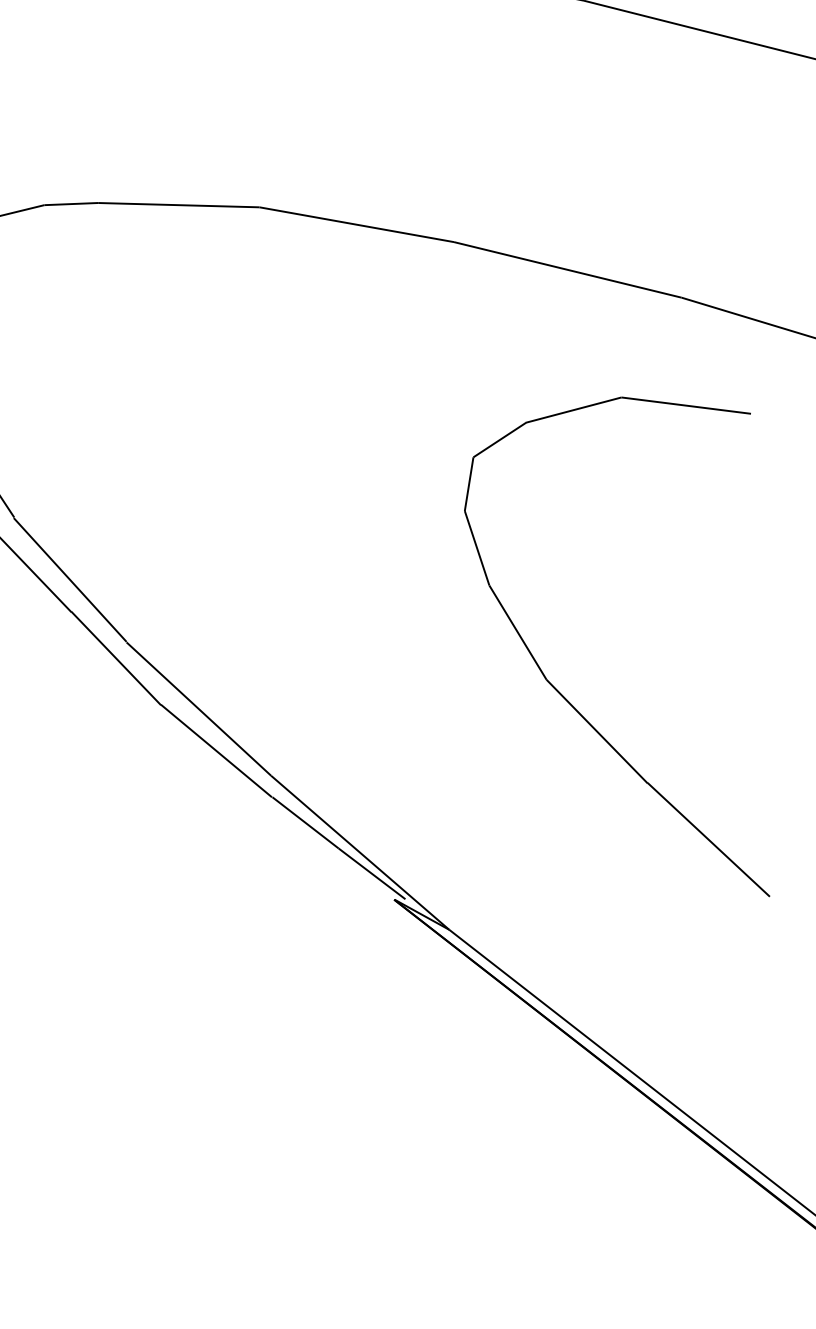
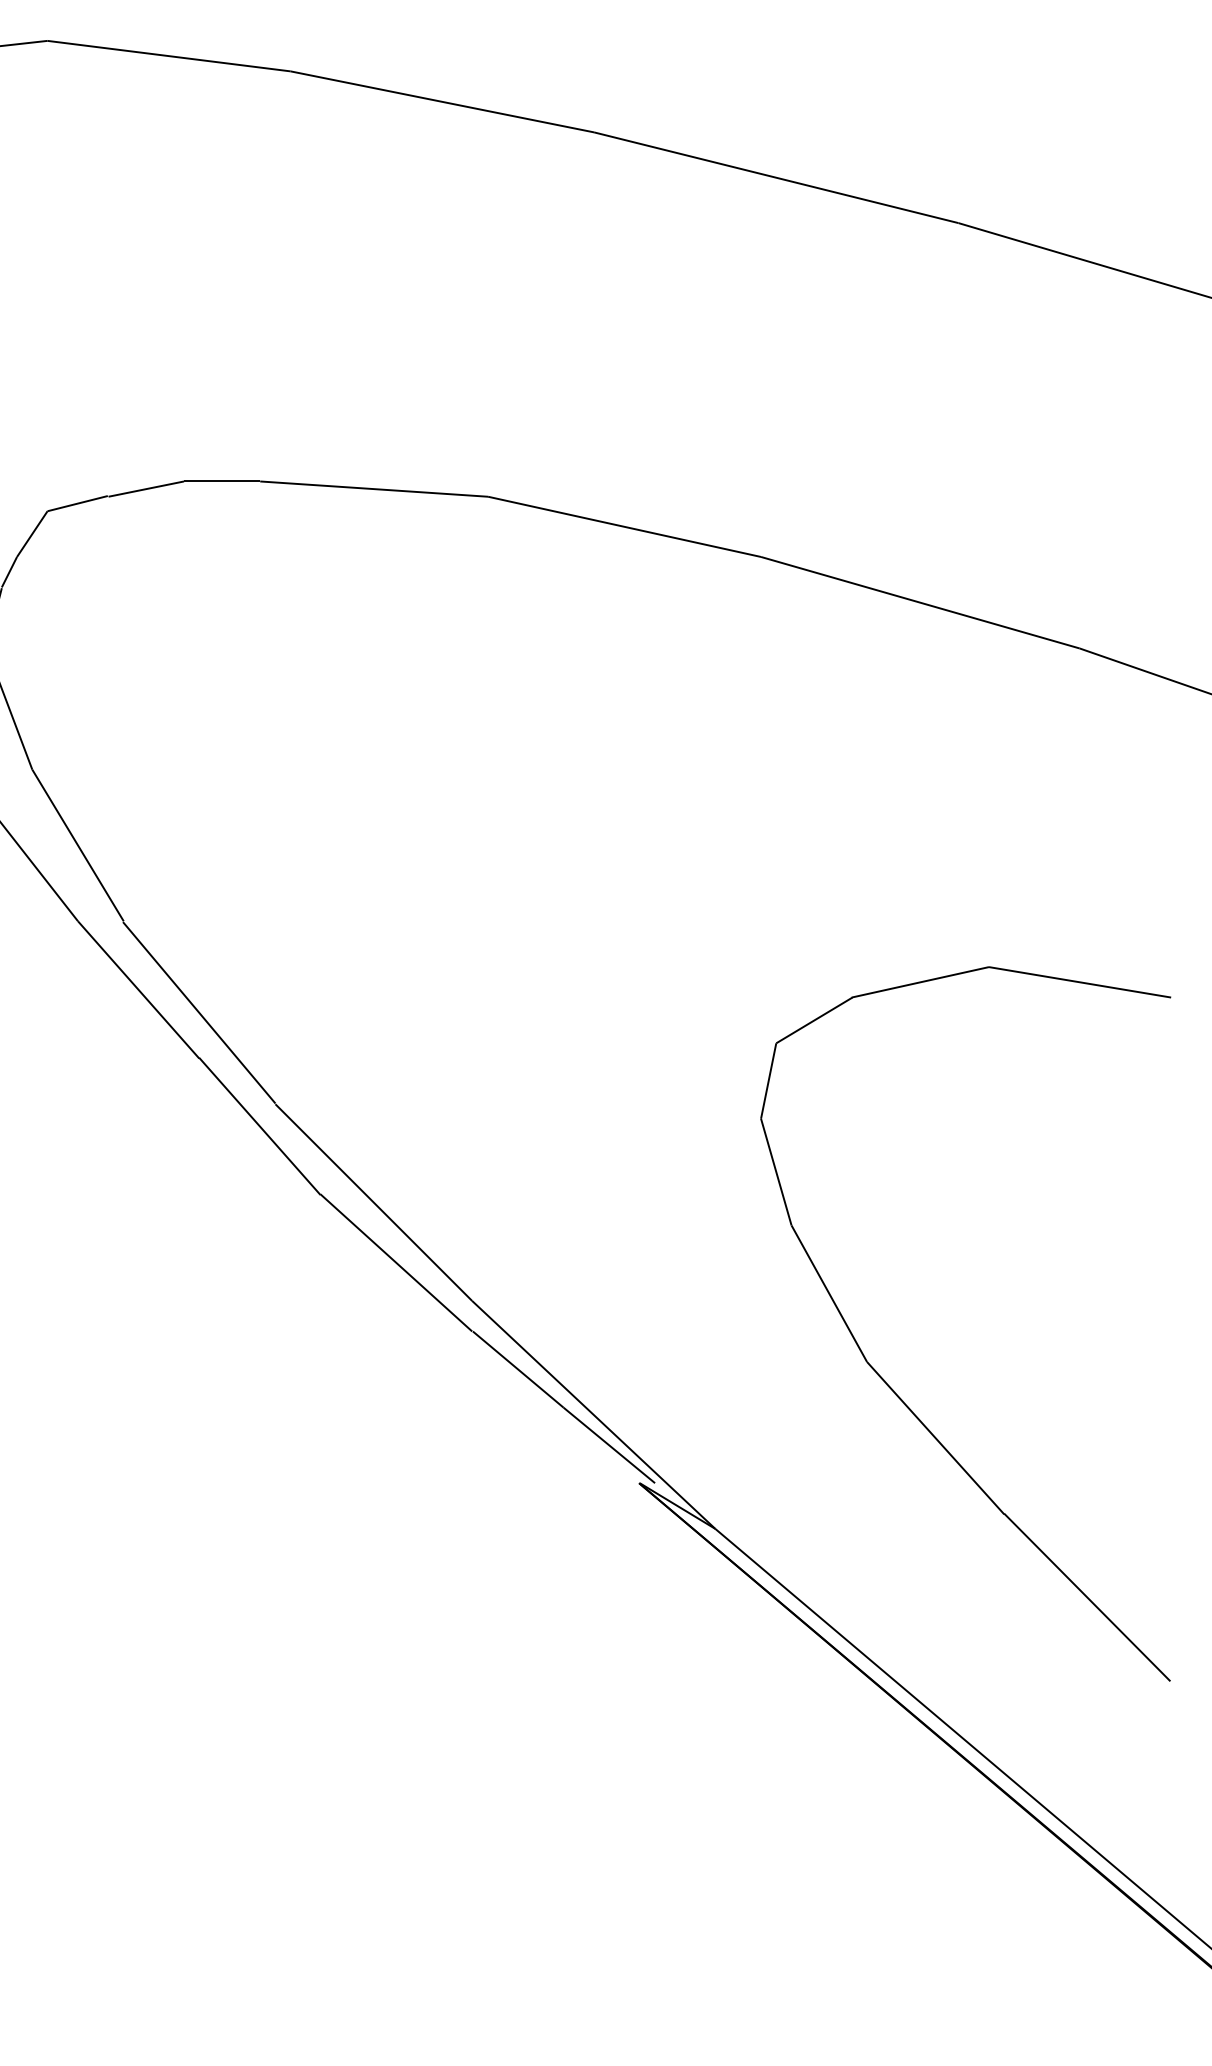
part: (566, 699) -> (894, 1390), moved

